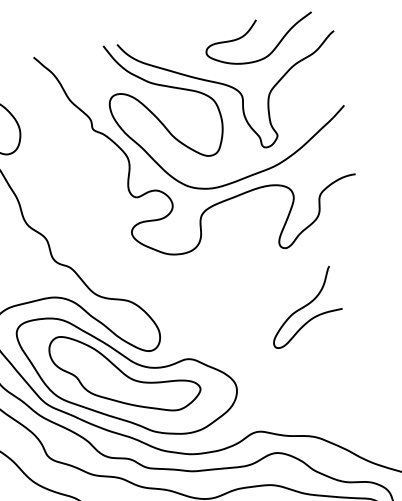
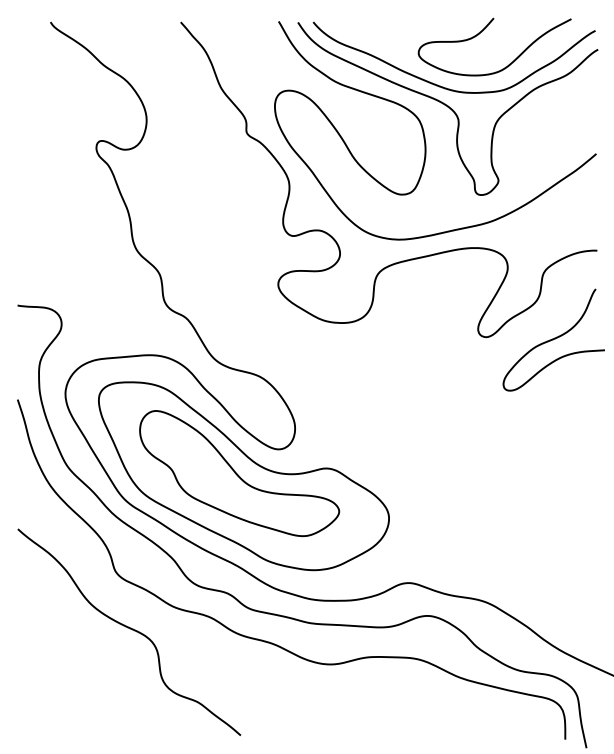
curve: (227, 74) -> (443, 86), added
curve: (304, 306) -> (553, 339), moved

